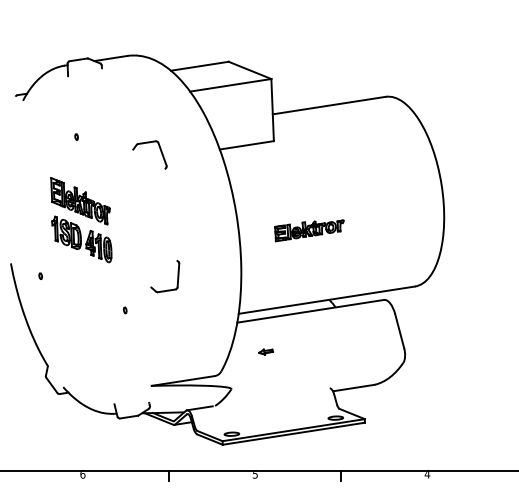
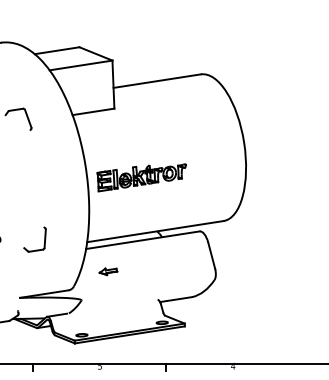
part: (309, 230) -> (141, 177), size x1.67
part: (177, 276) -> (44, 239), moved
part: (265, 351) -> (107, 271), size x1.67

